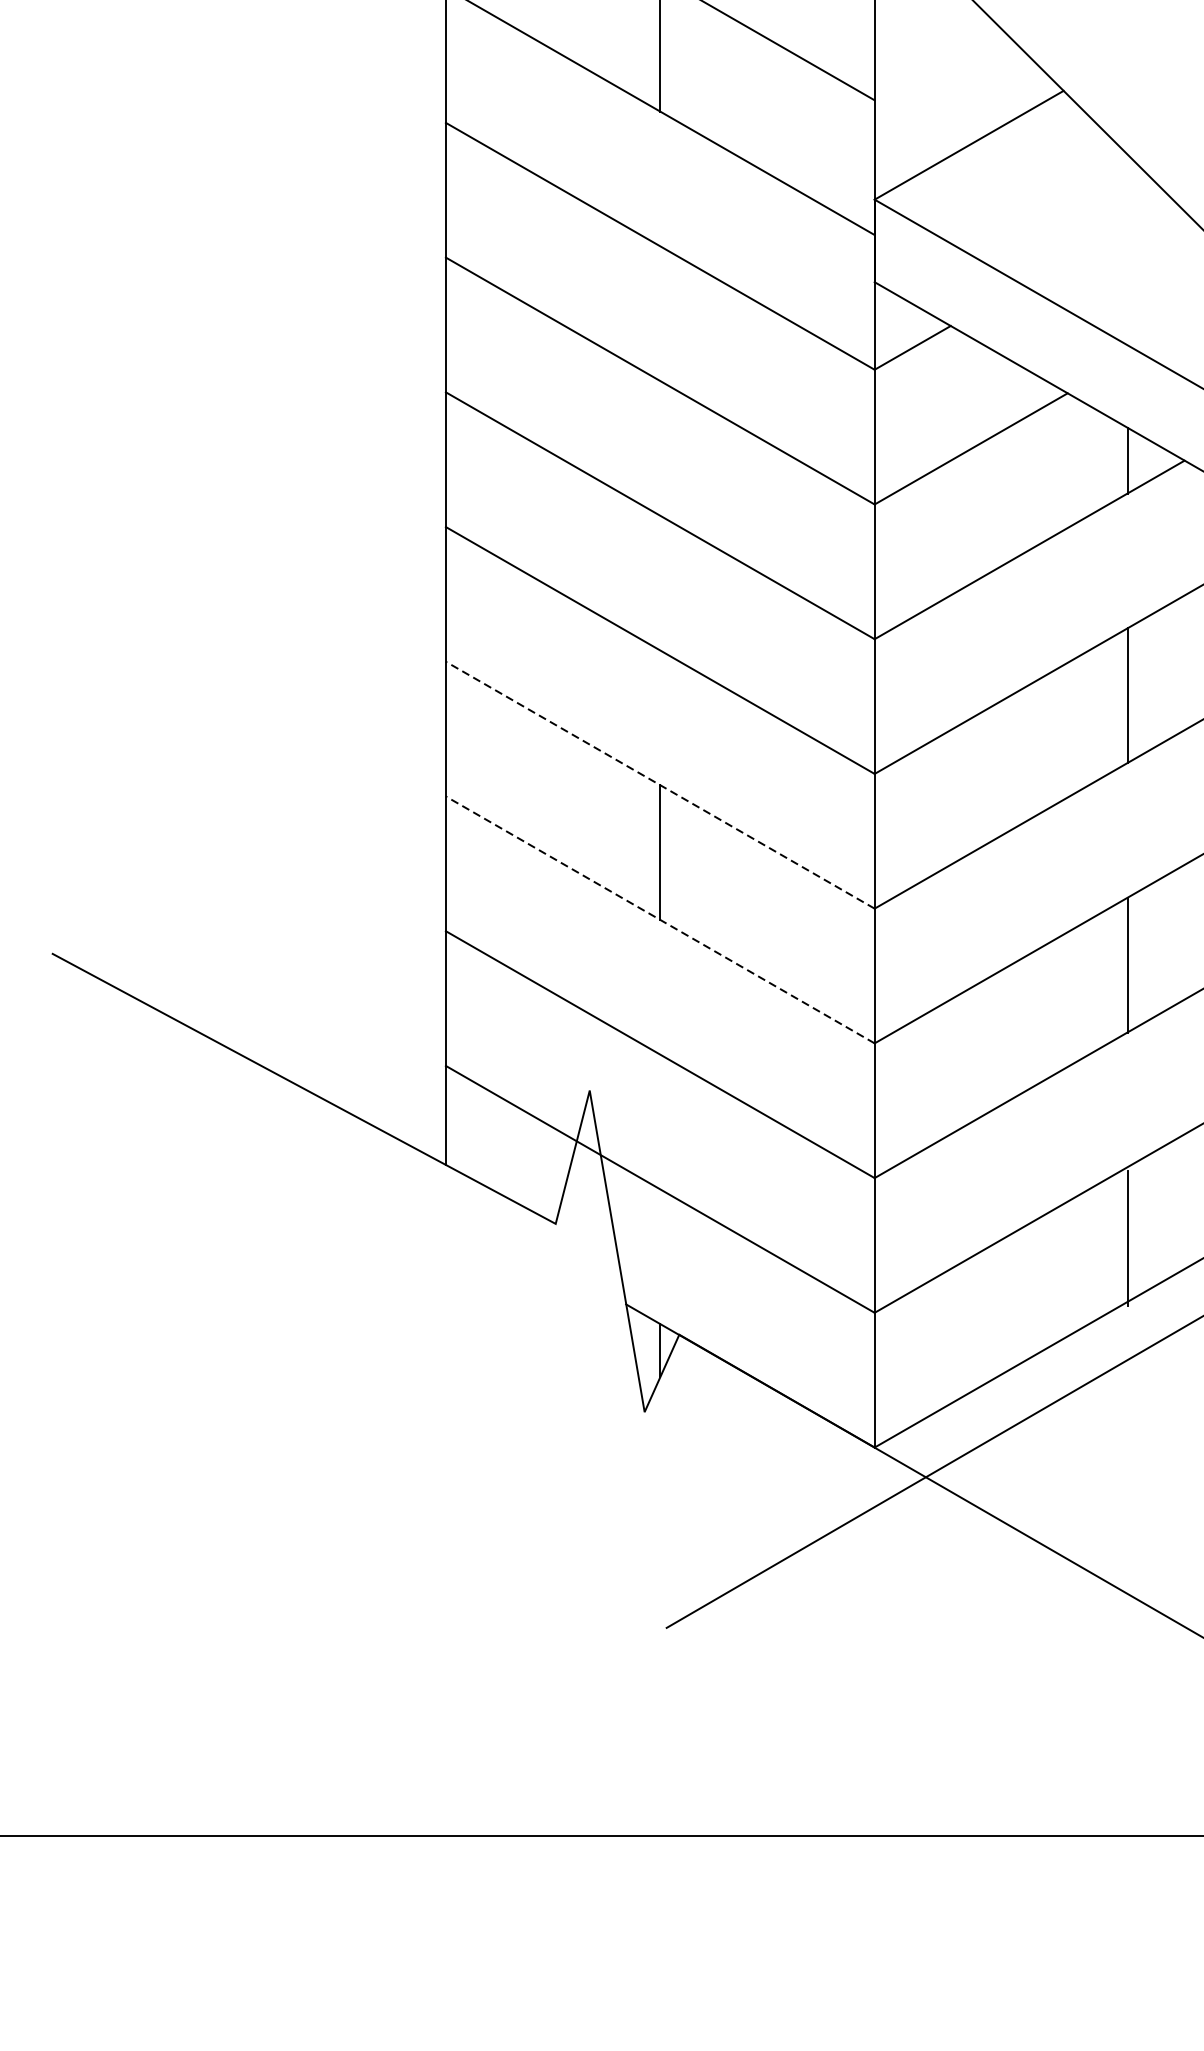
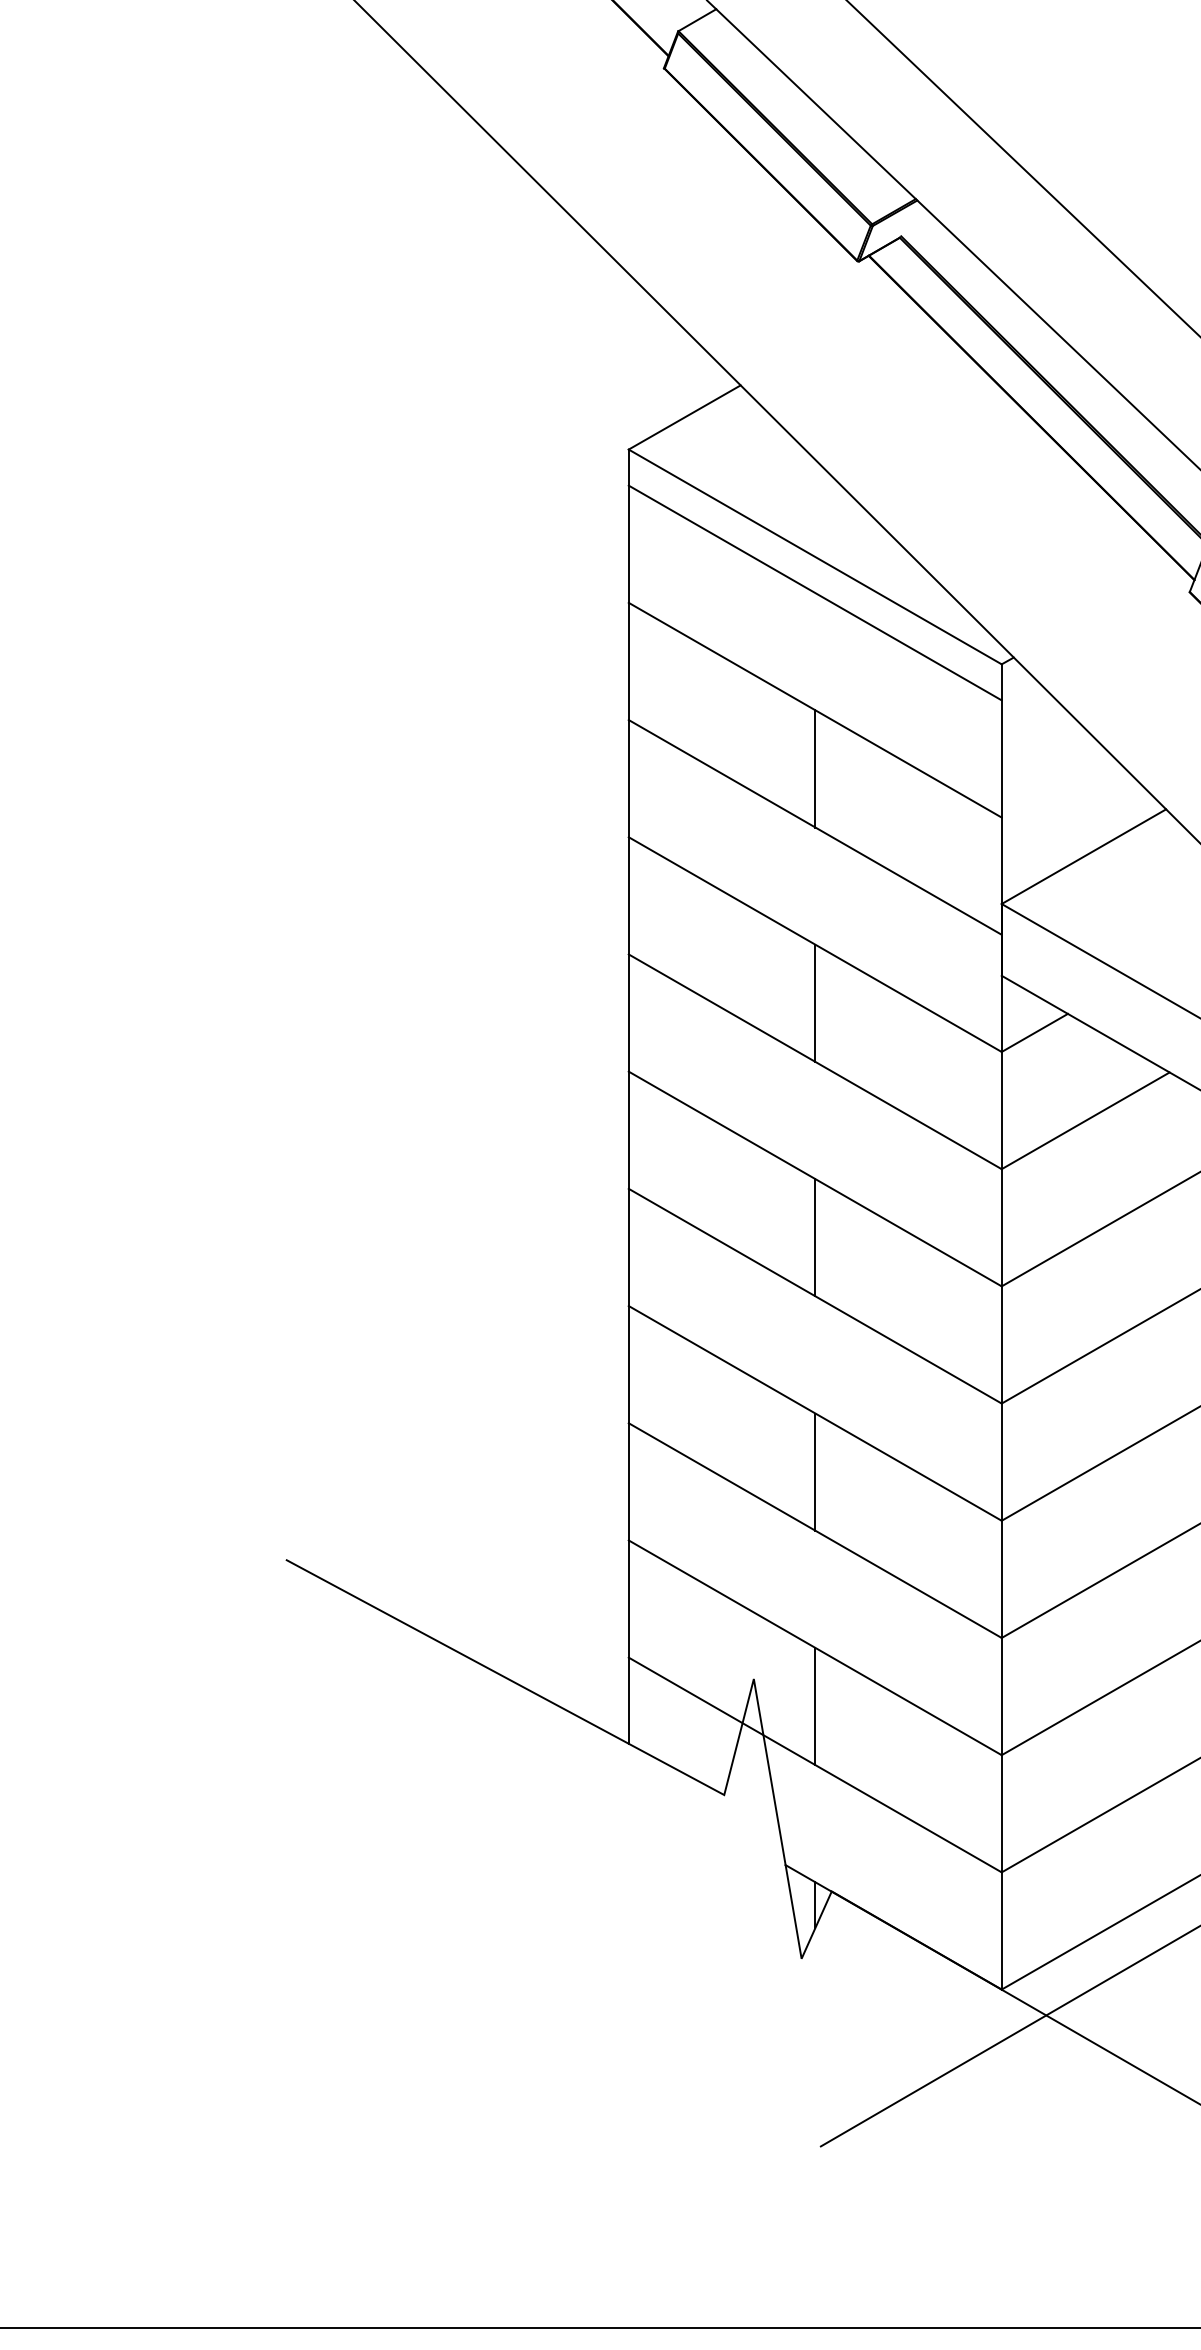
line: (660, 312) -> (815, 1002), added
line: (660, 583) -> (815, 1237), added
line: (659, 785) -> (814, 1413), dashed -> solid
line: (659, 919) -> (814, 1530), dashed -> solid
line: (660, 1122) -> (815, 1706), added

